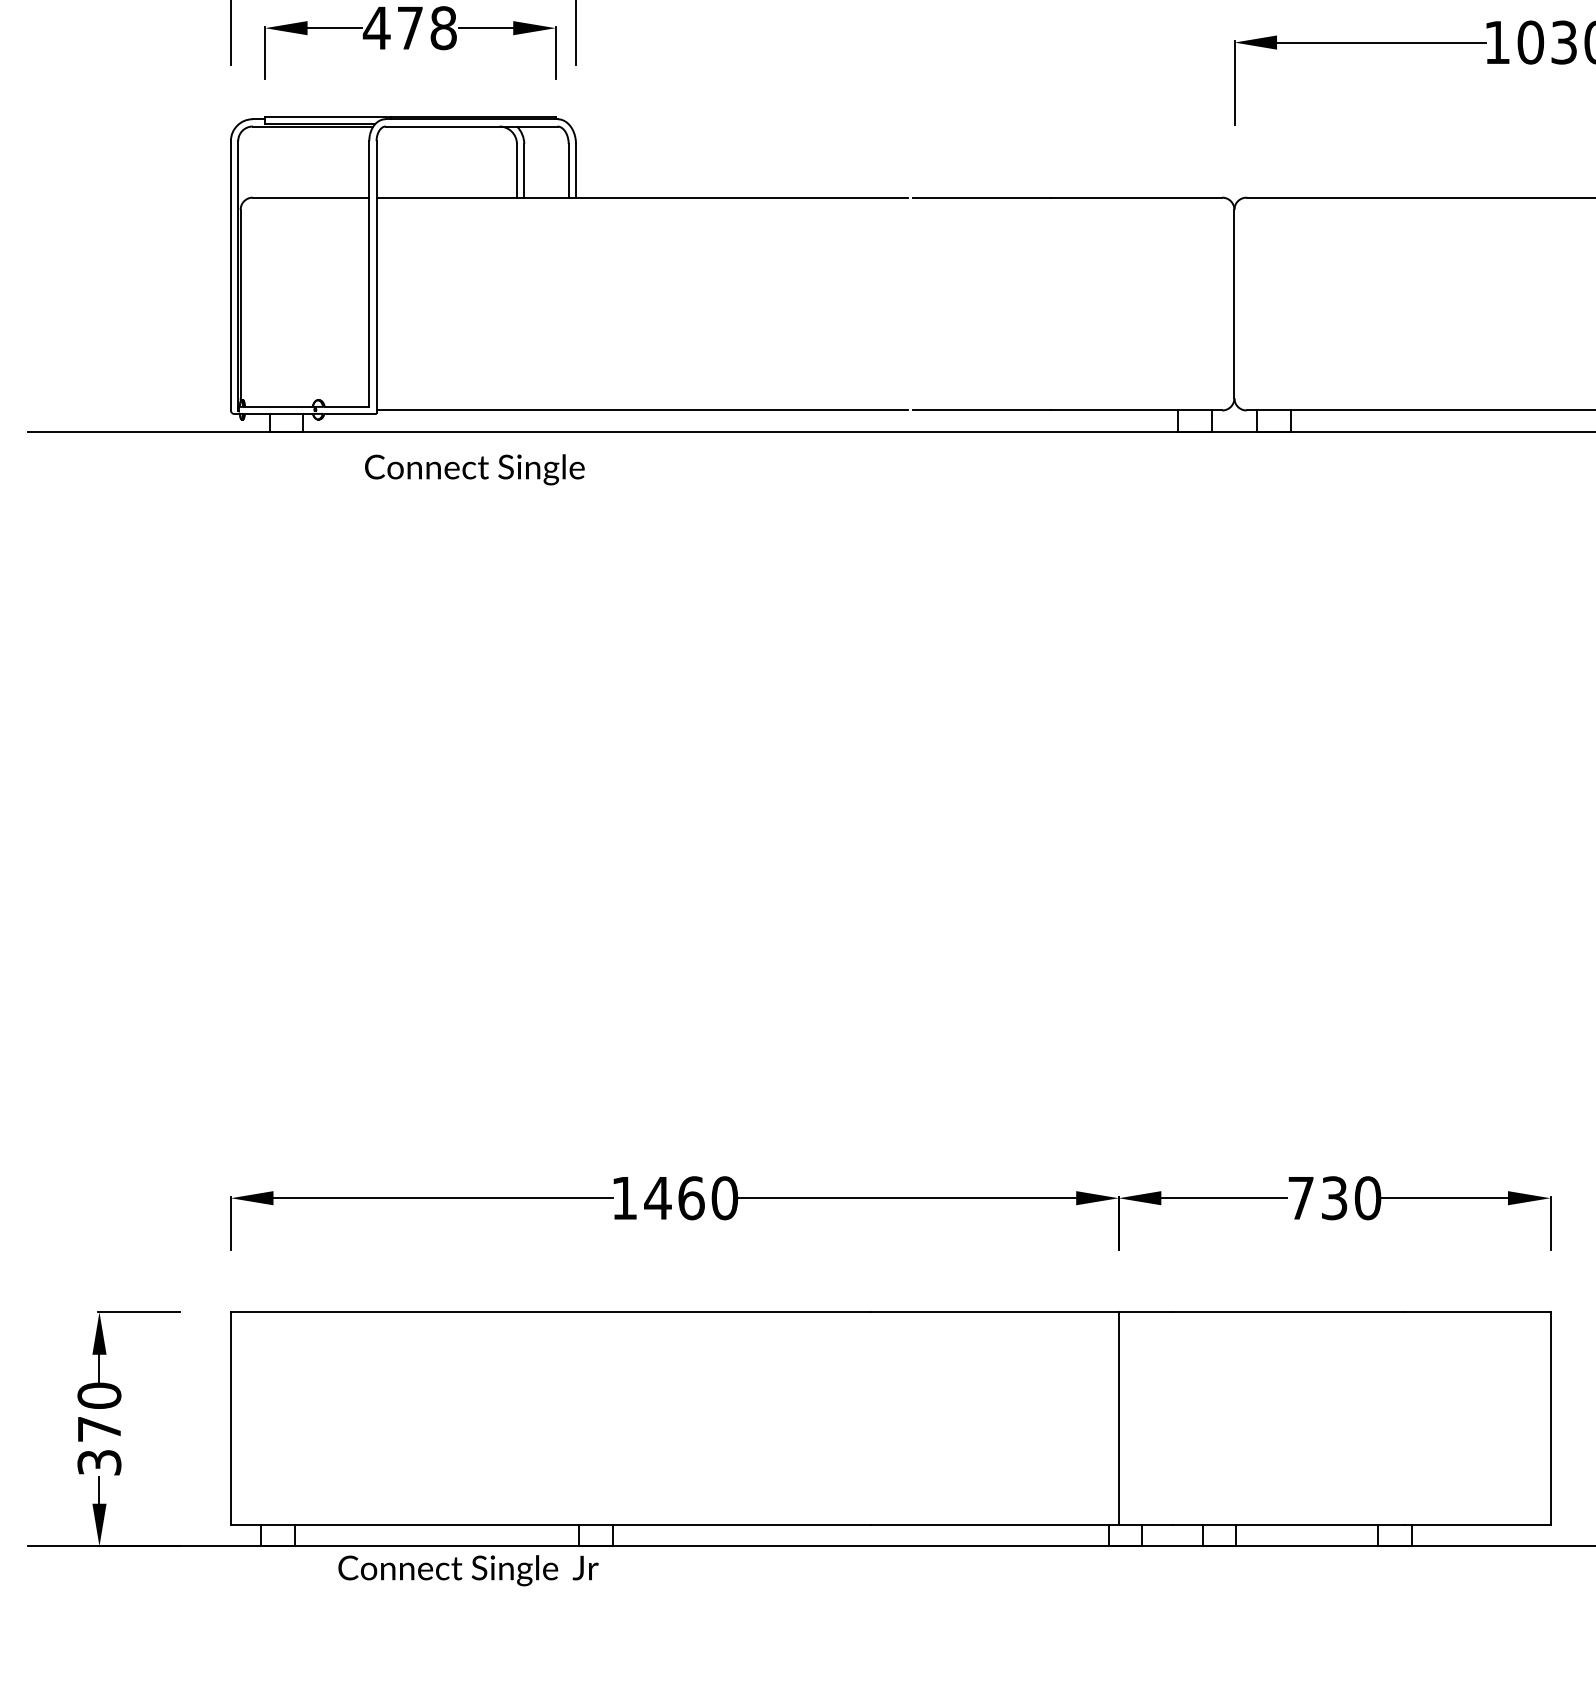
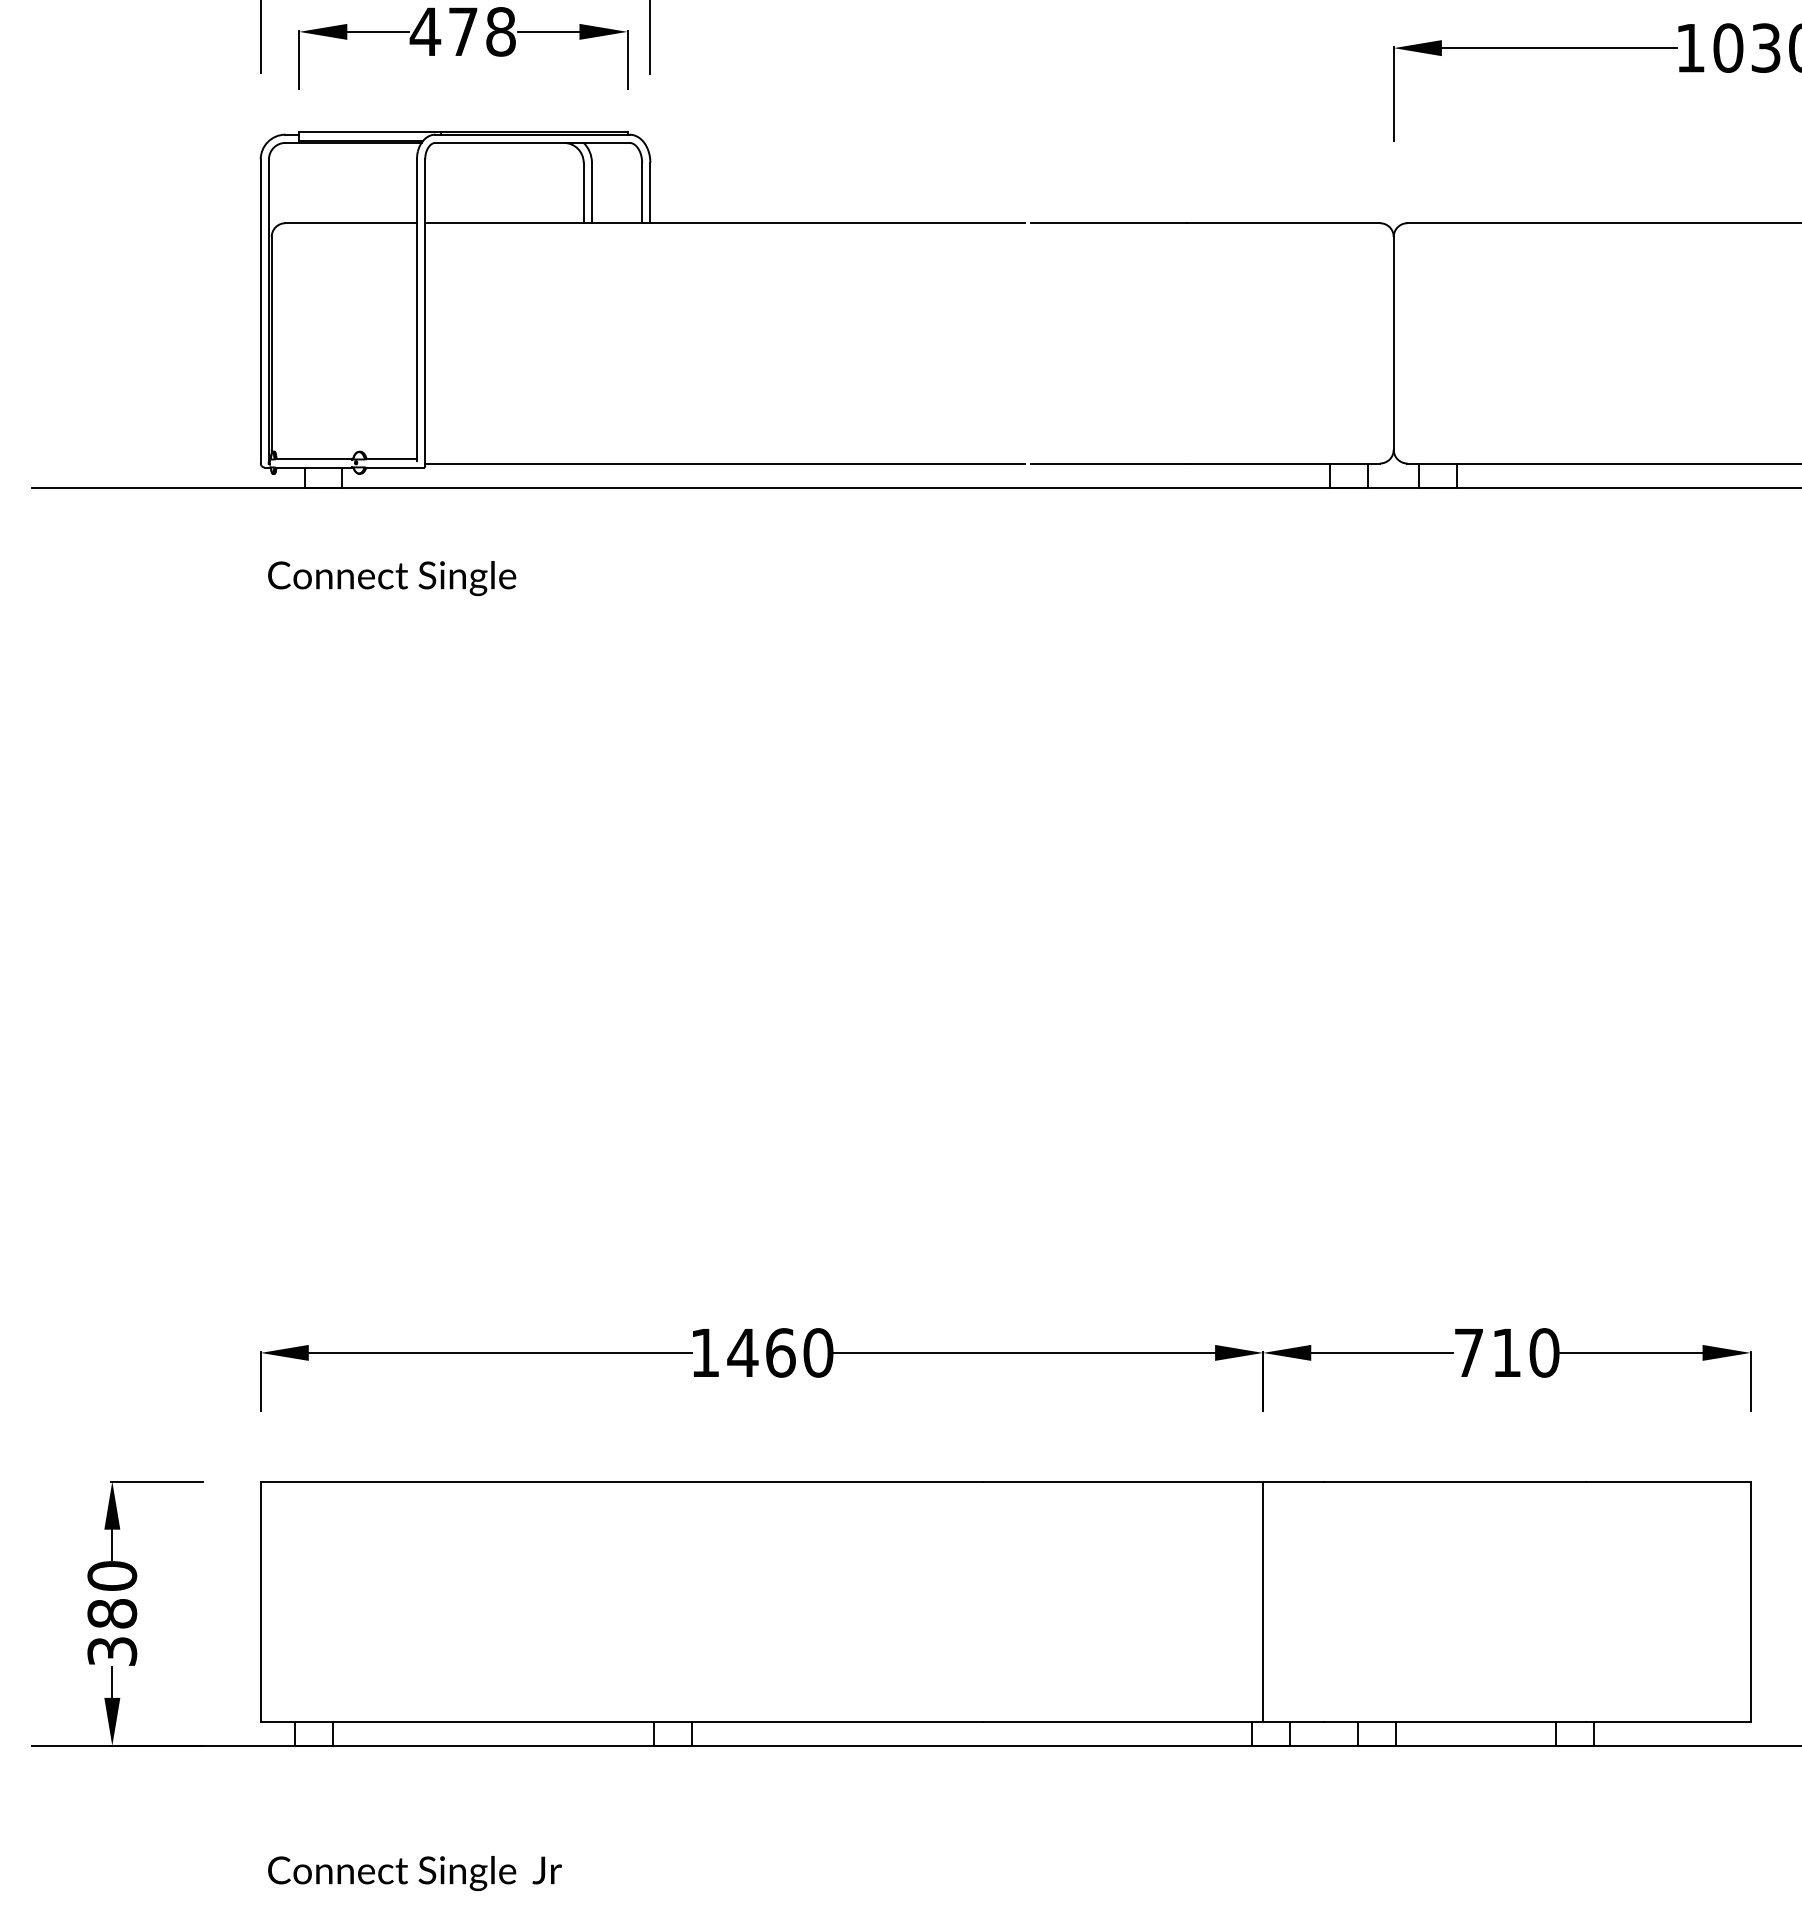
text: (475, 469) -> (392, 578), moved
text: (1334, 1197) -> (1506, 1352), 730 -> 710
text: (99, 1429) -> (112, 1613), 370 -> 380
text: (468, 1570) -> (414, 1873), moved

